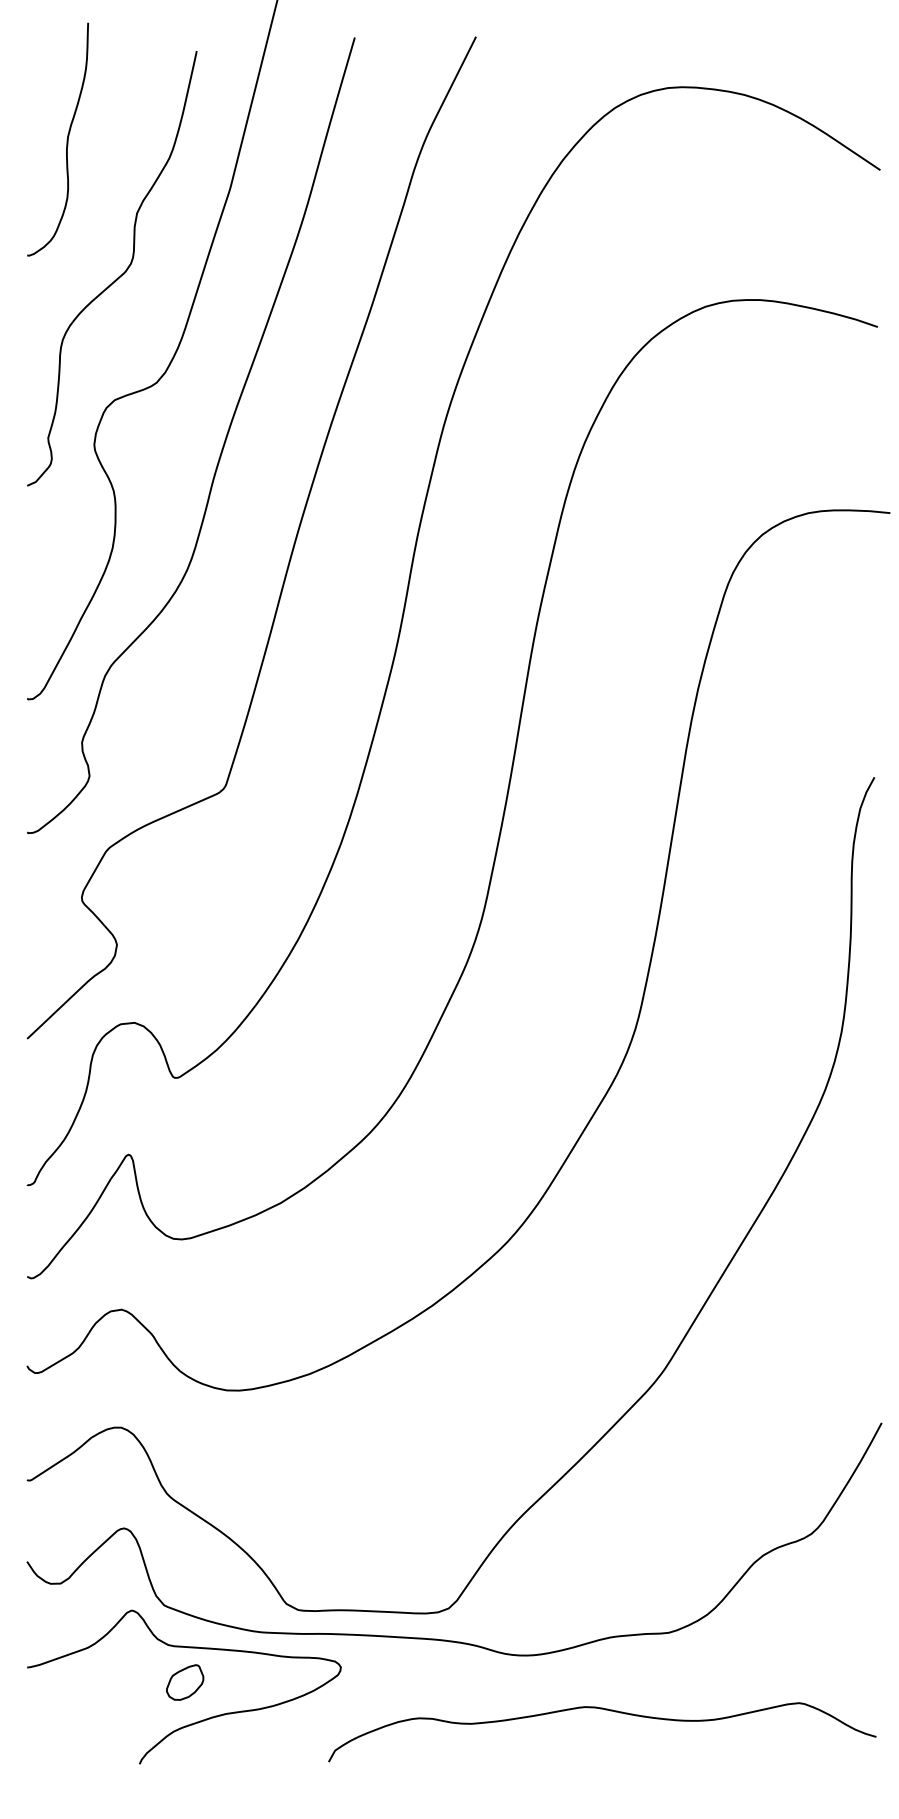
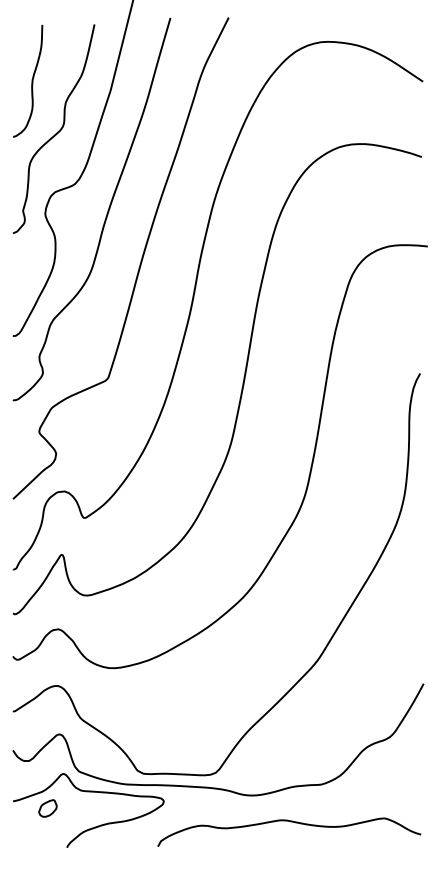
curve: (65, 138) -> (31, 80), moved
part: (184, 1682) -> (47, 808), moved

